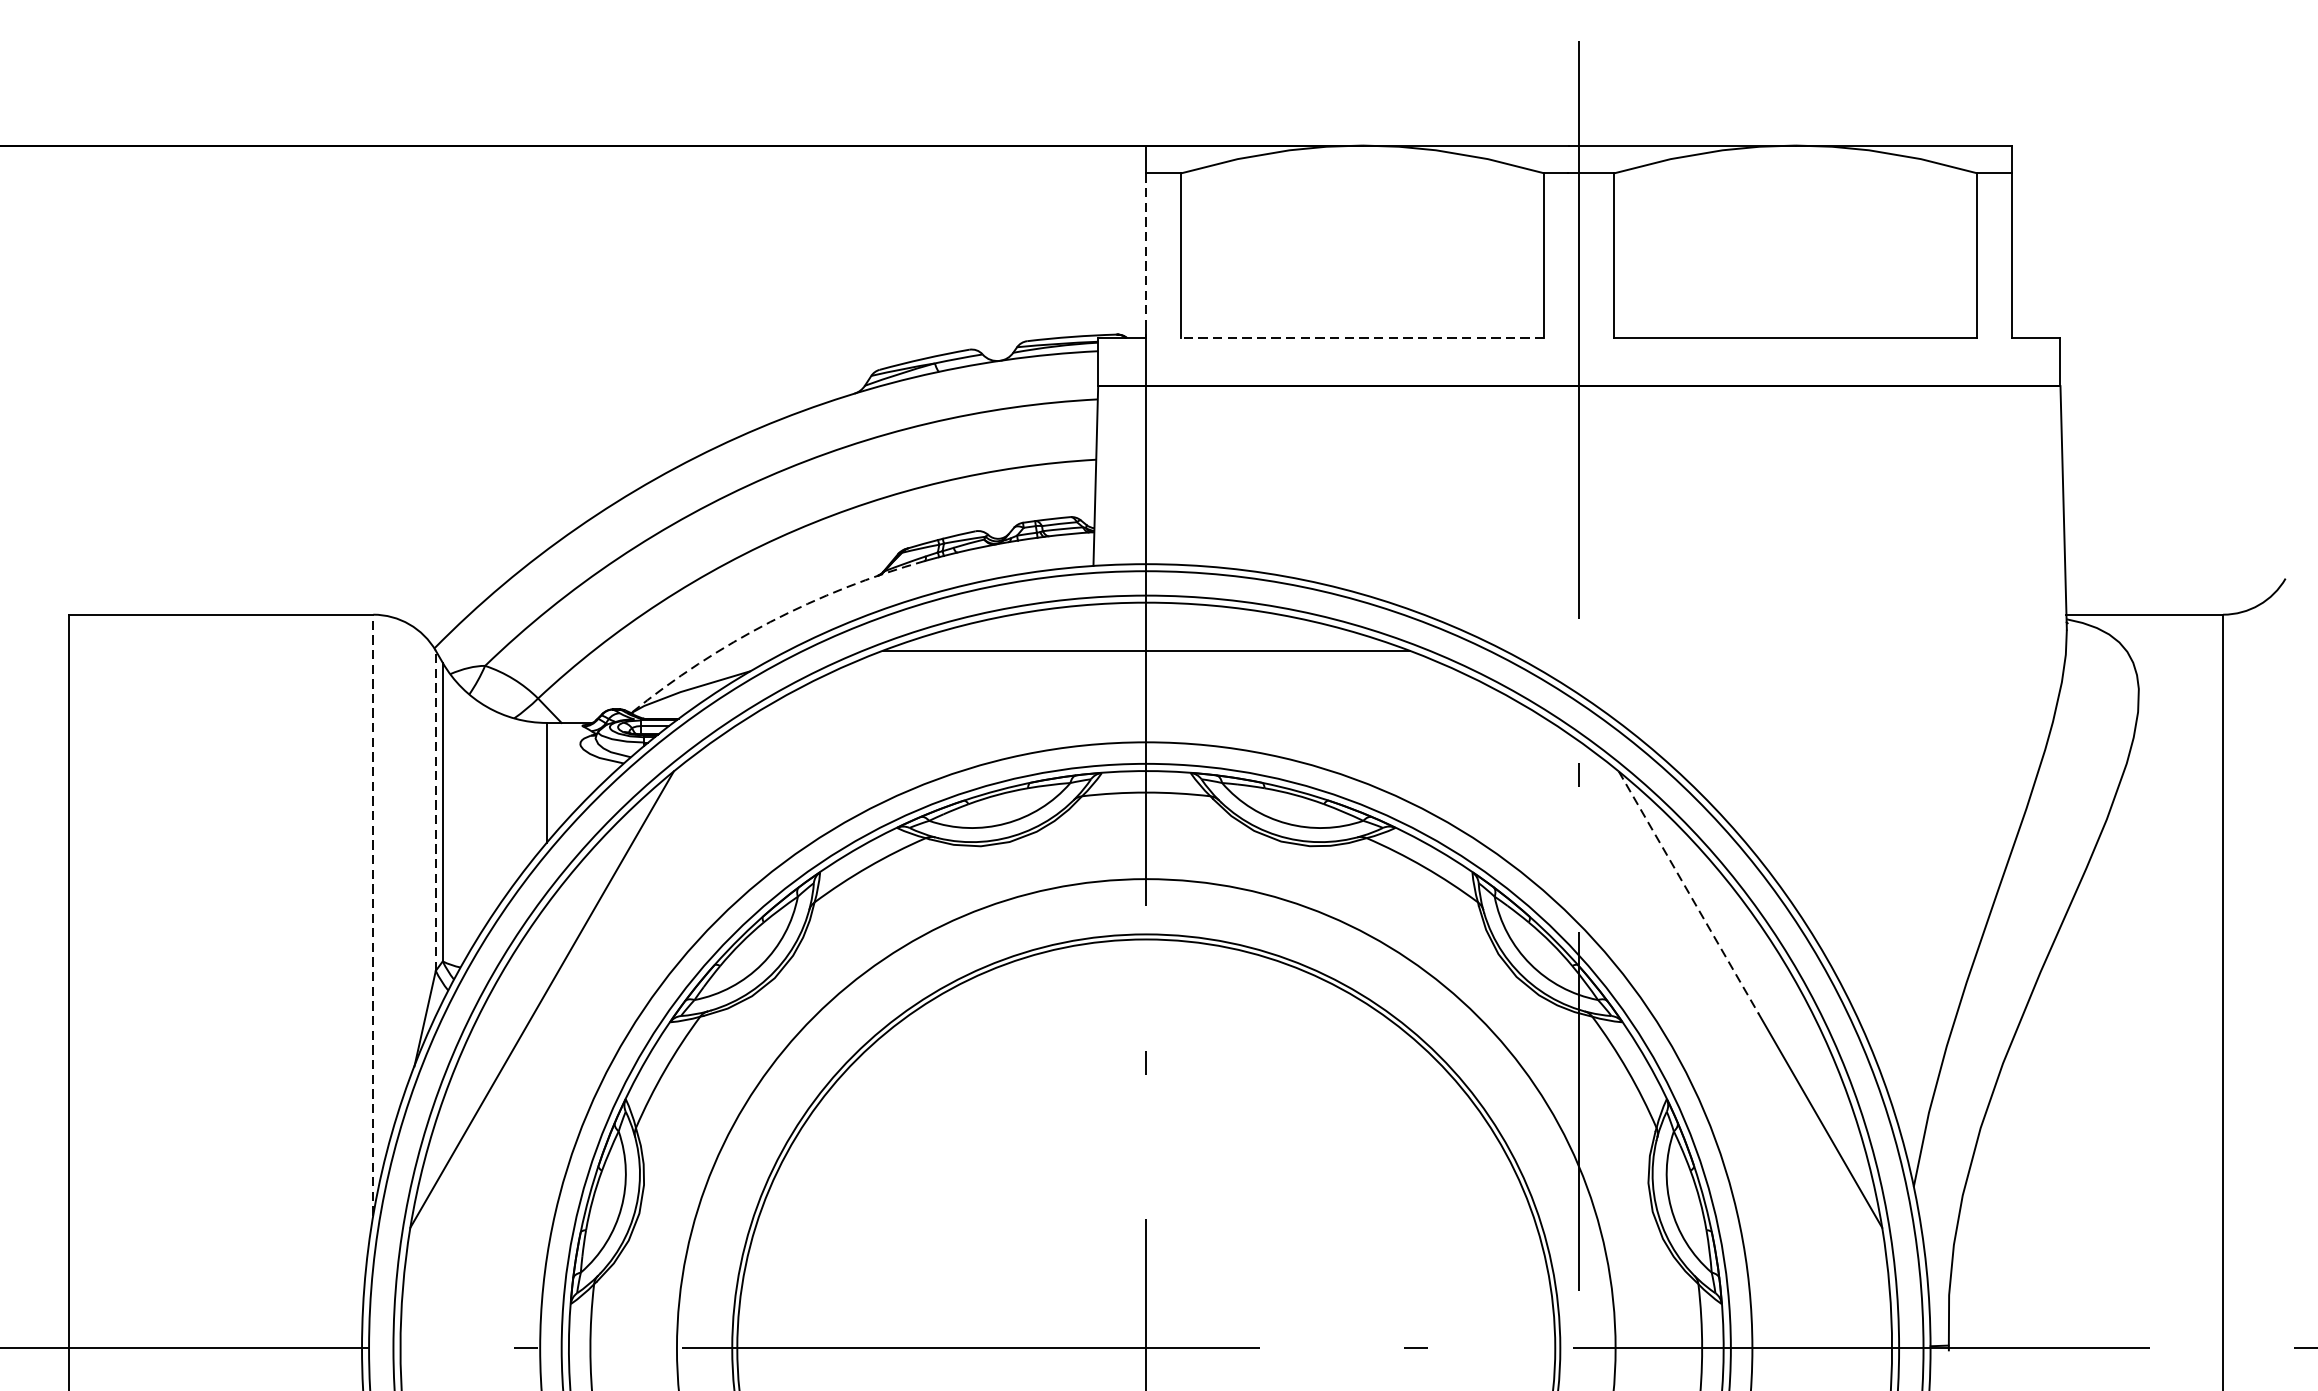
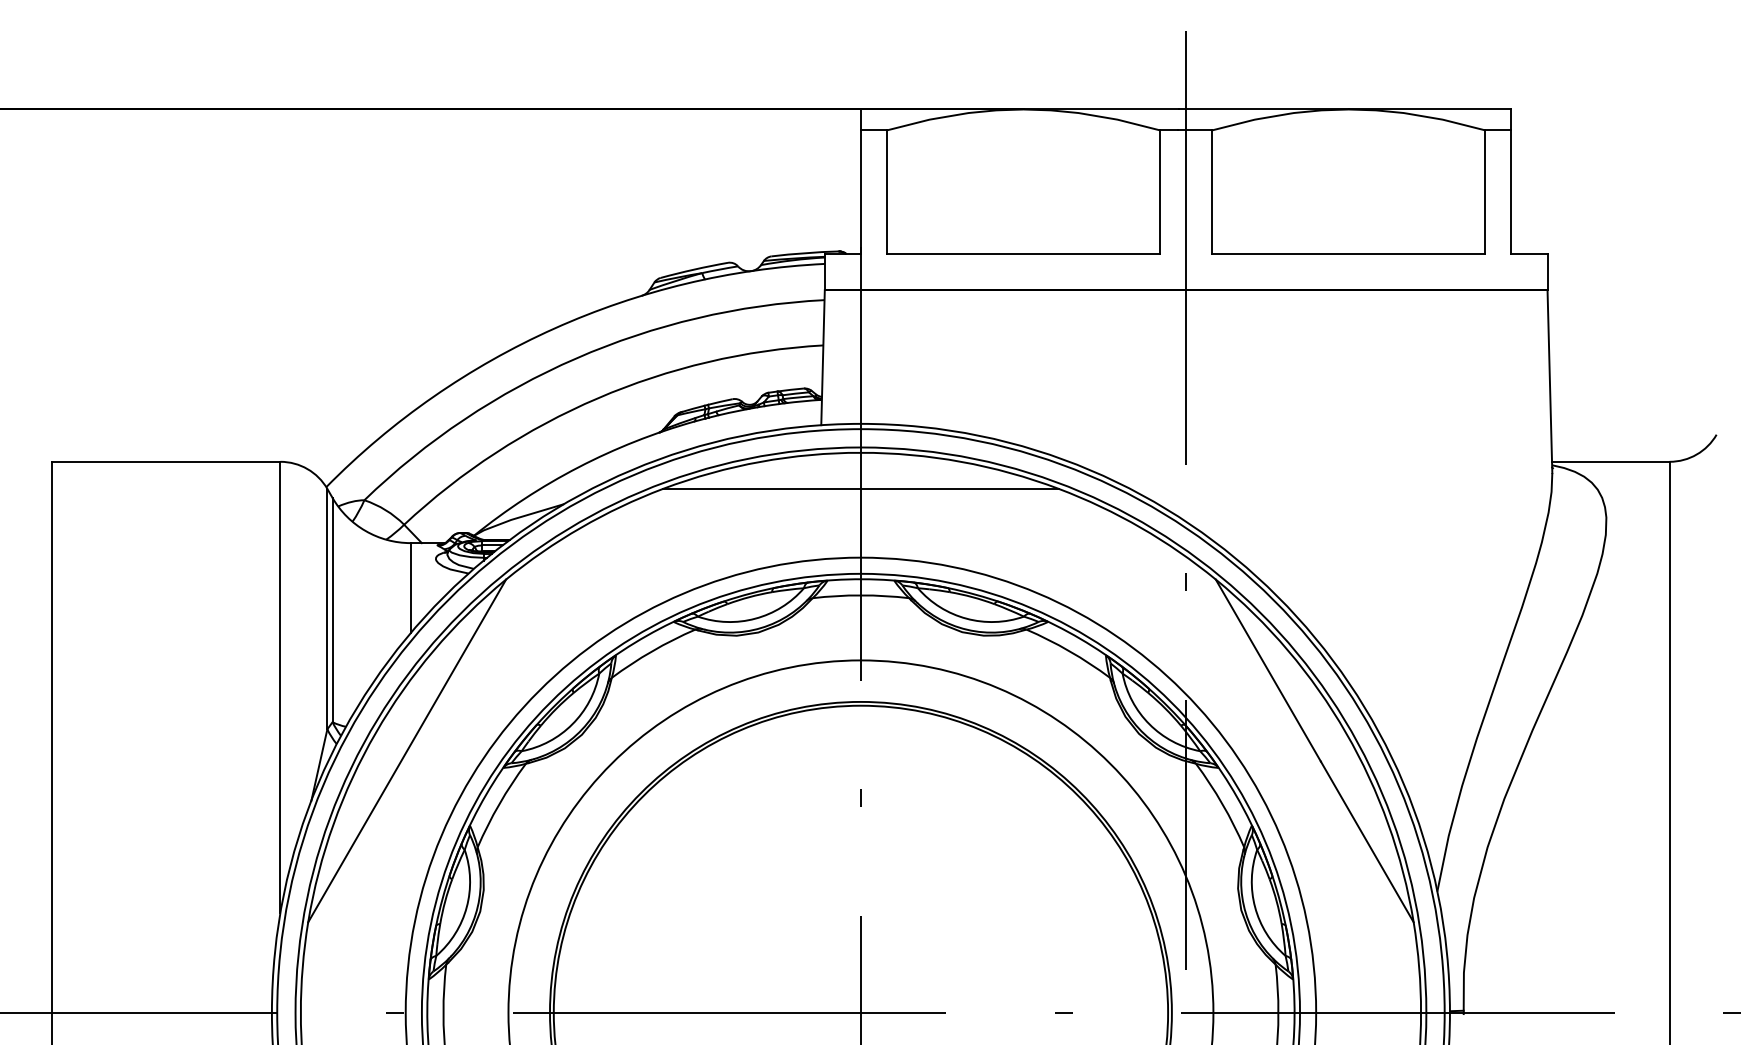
line: (1145, 256) -> (860, 192), dashed -> solid
line: (1362, 338) -> (1023, 254), dashed -> solid
arc: (770, 622) -> (578, 467), dashed -> solid
line: (435, 810) -> (327, 608), dashed -> solid
line: (1688, 892) -> (1268, 670), dashed -> solid
line: (373, 915) -> (280, 687), dashed -> solid

